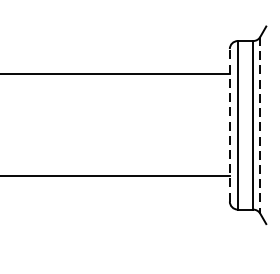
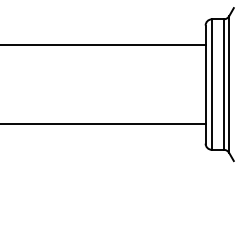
line: (229, 125) -> (205, 84), dashed -> solid
line: (260, 126) -> (229, 85), dashed -> solid

